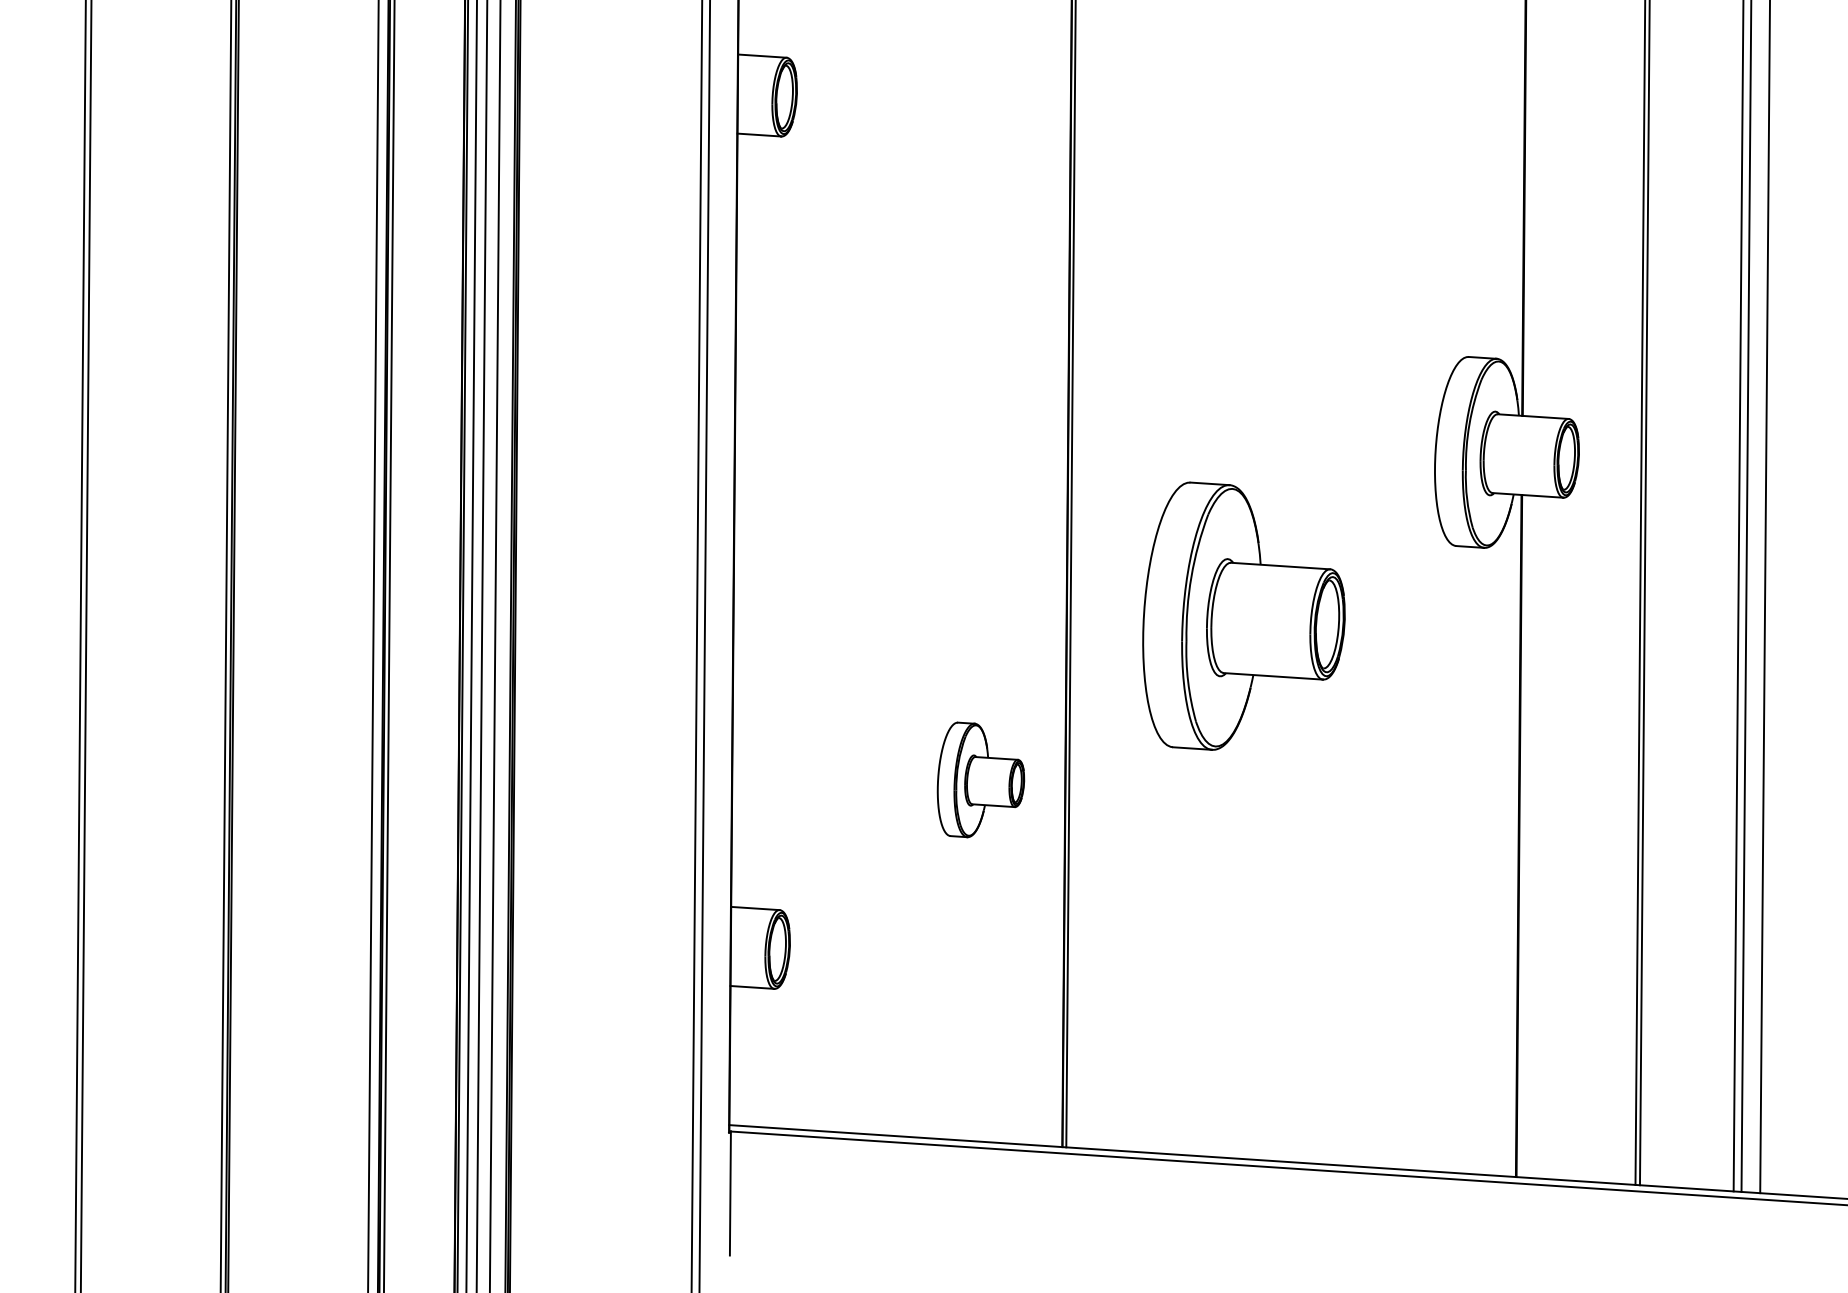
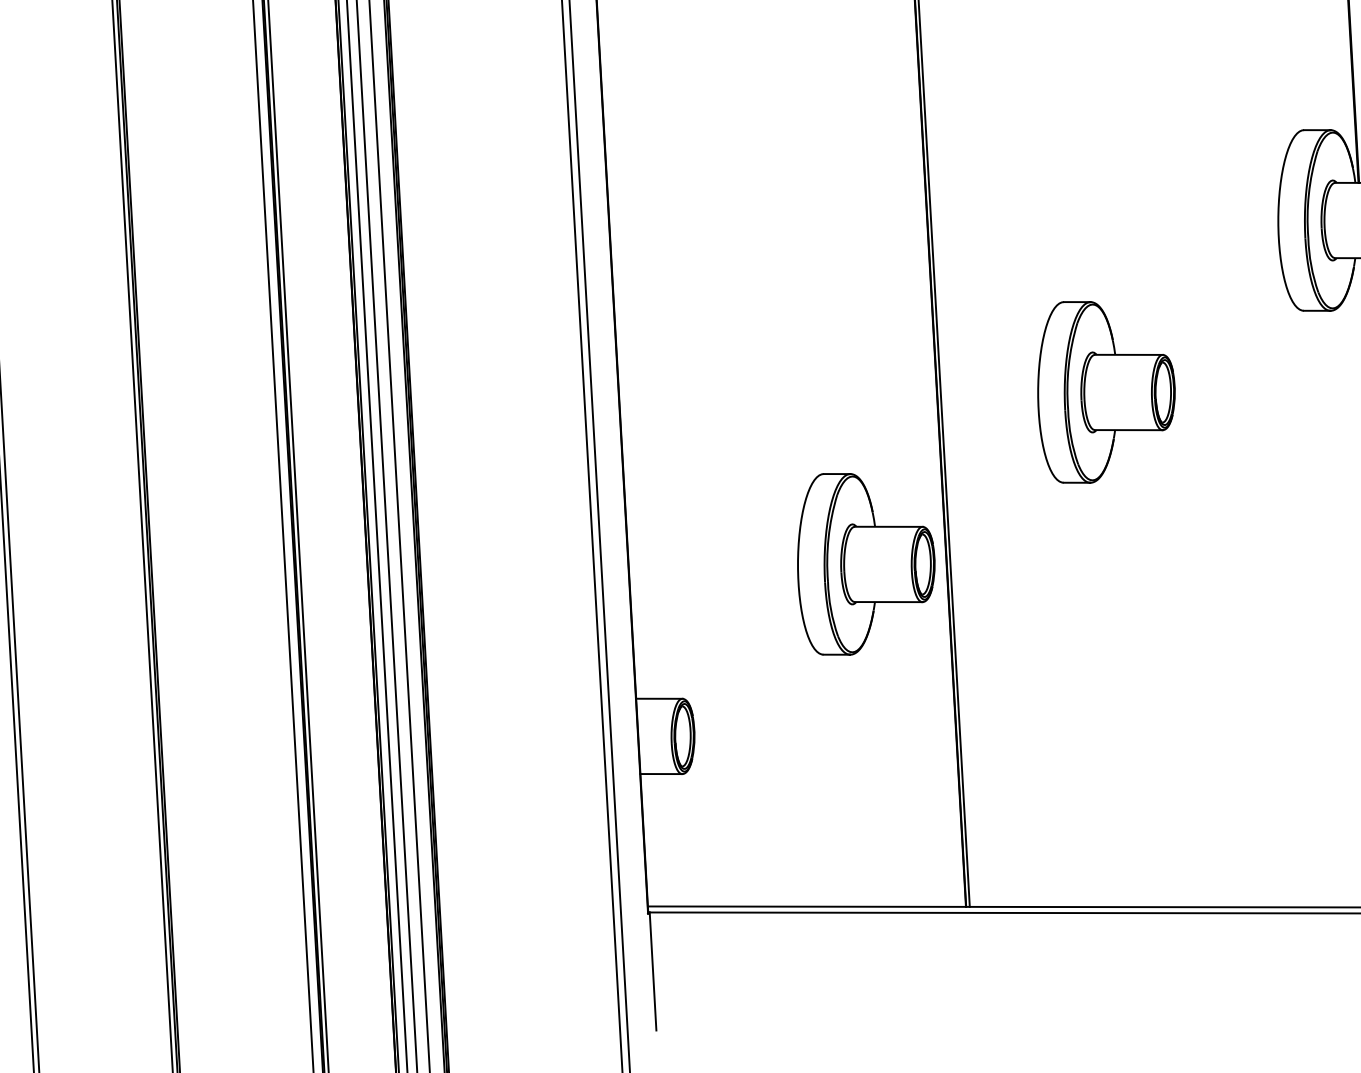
part: (1243, 615) -> (1105, 389), size x0.71
part: (980, 779) -> (865, 562), size x1.67

